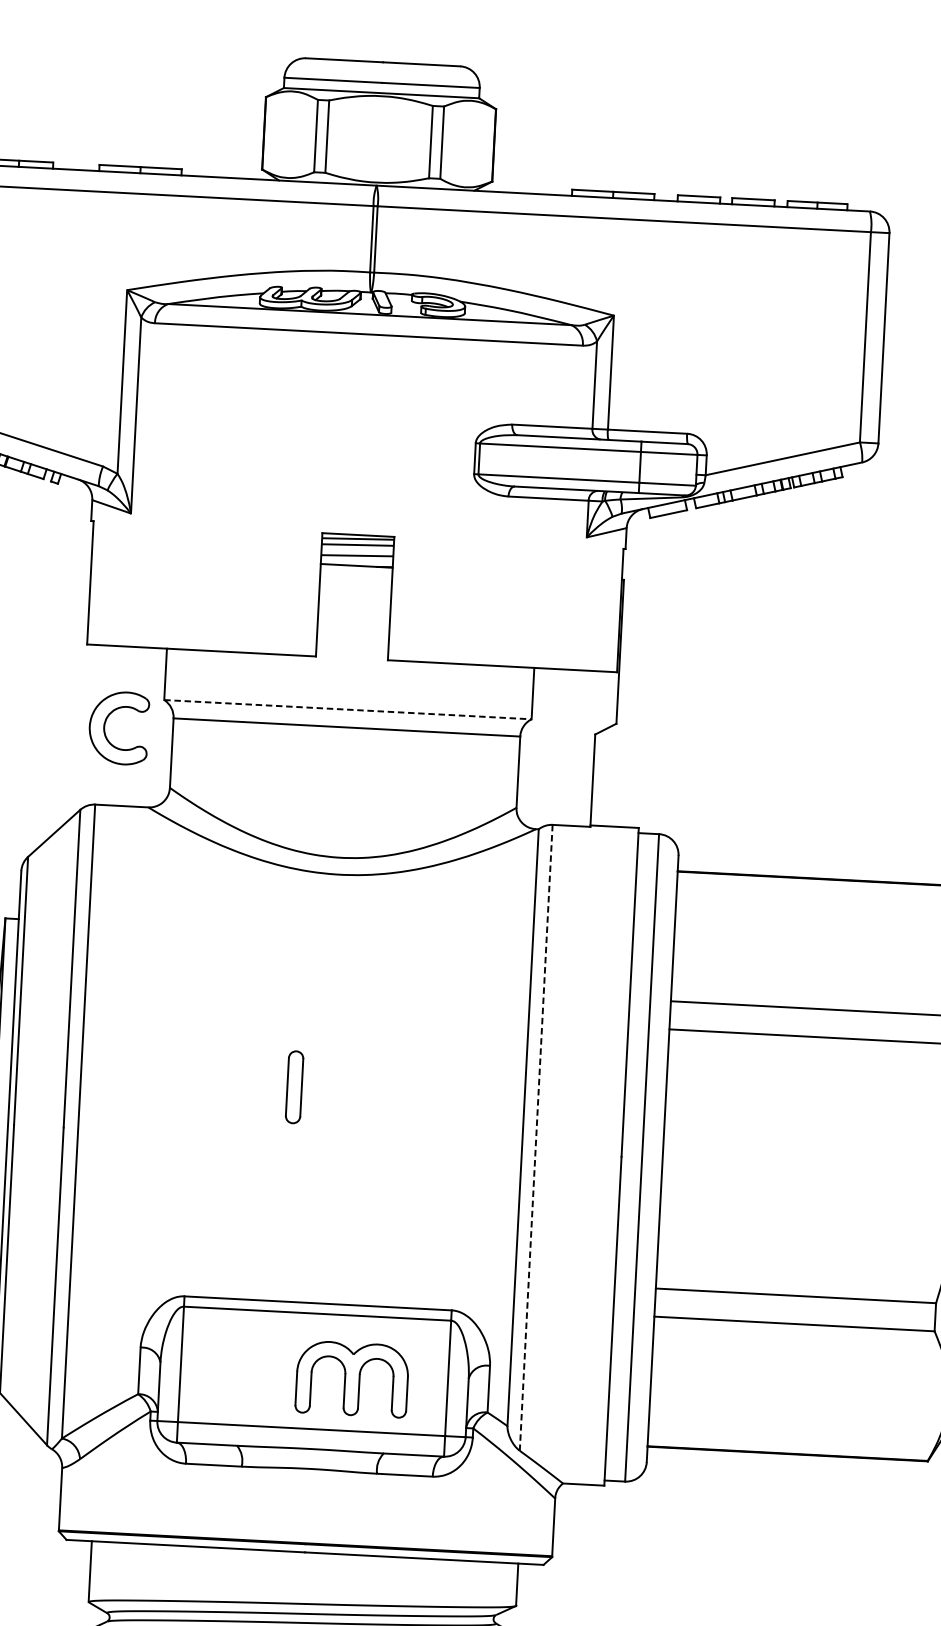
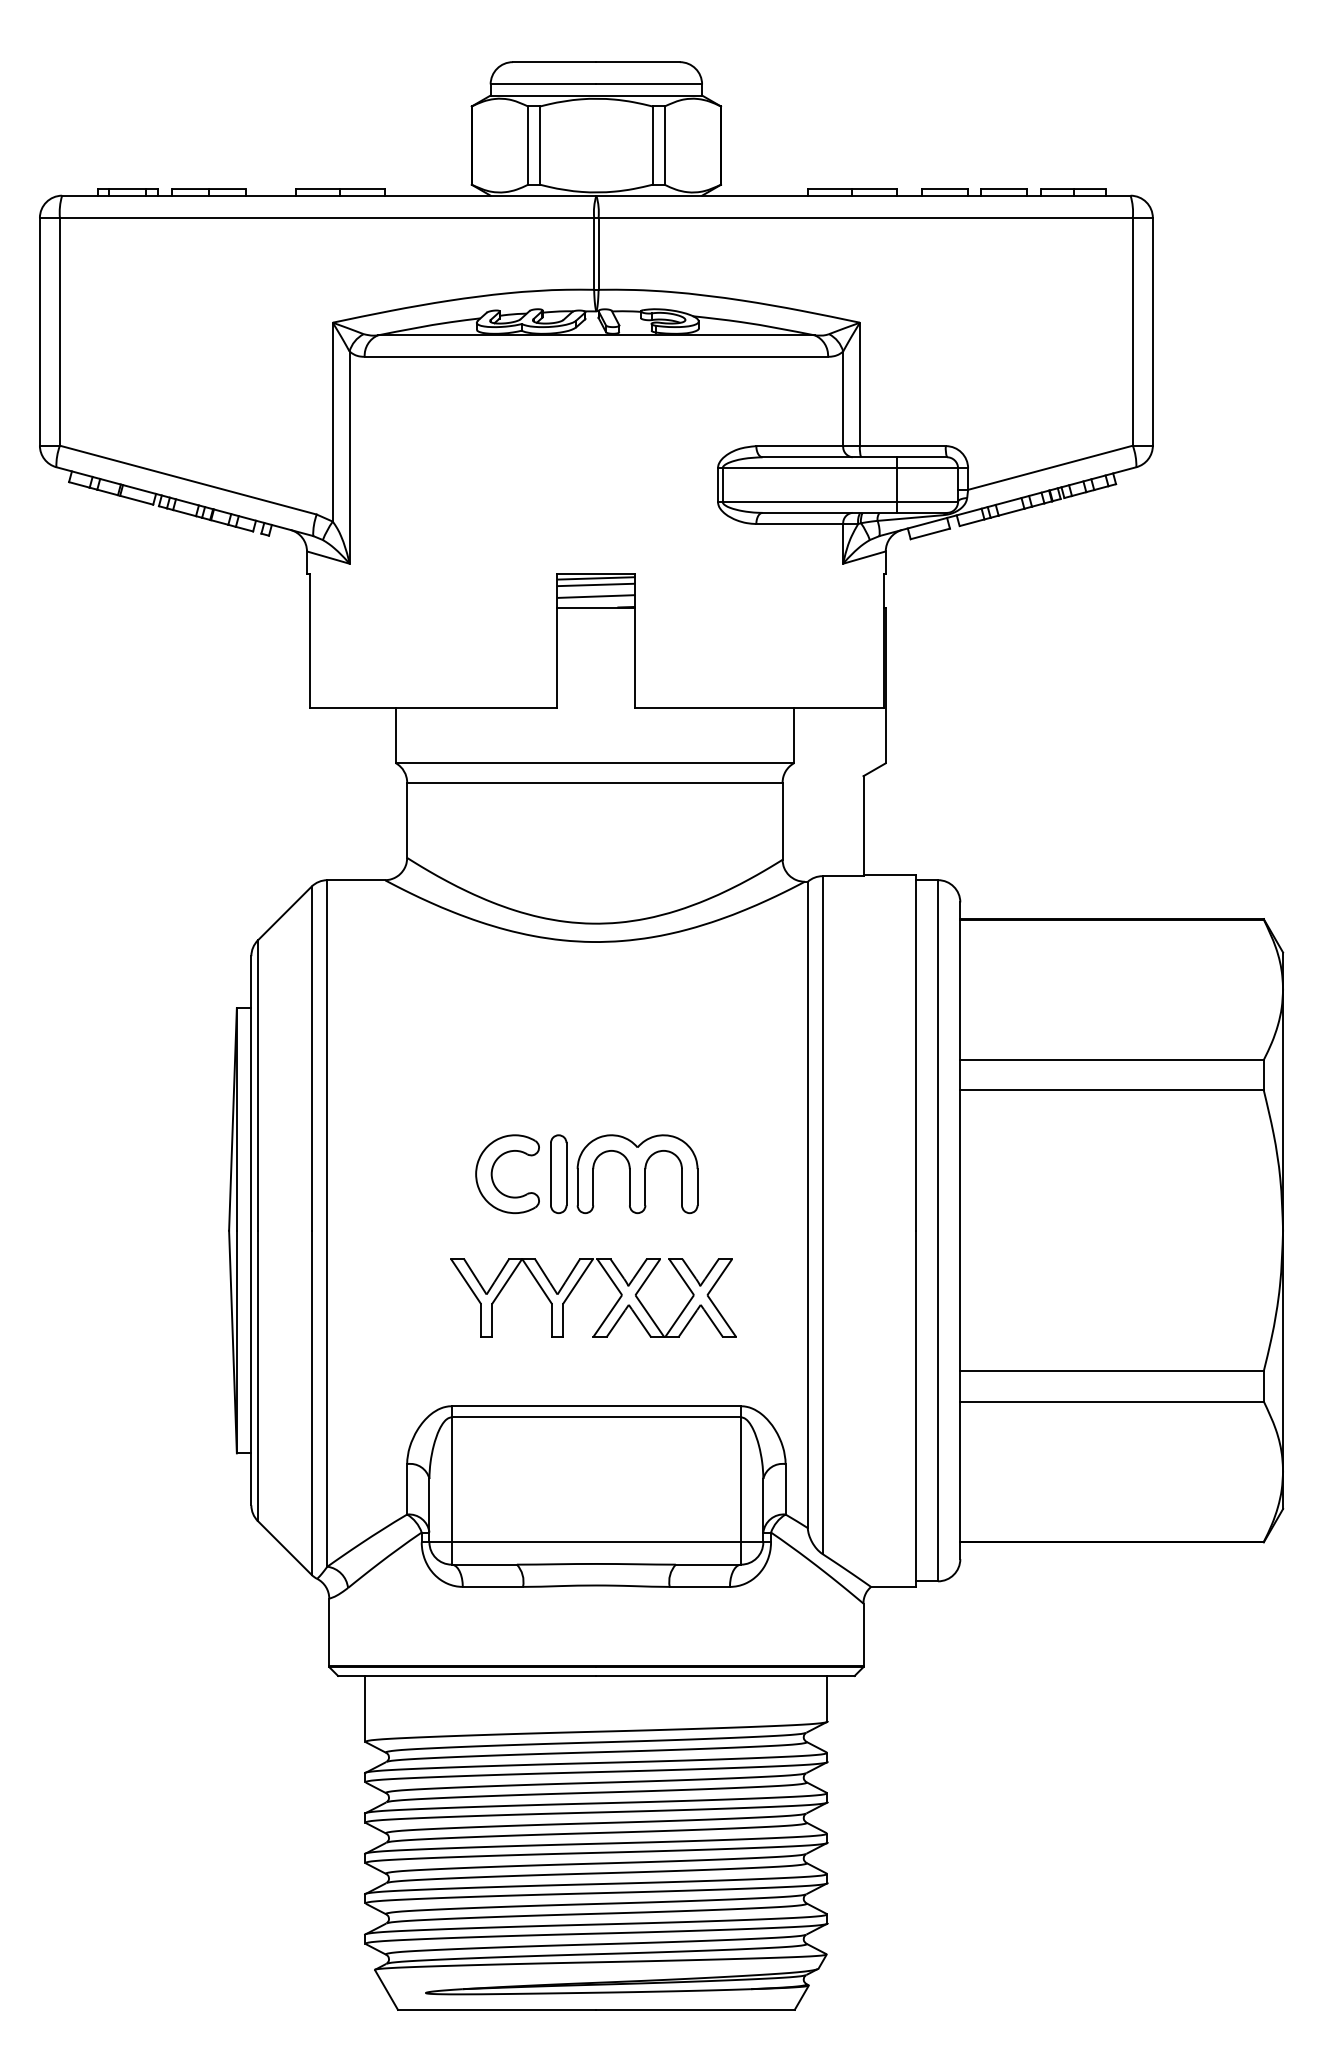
line: (347, 709) -> (594, 763), dashed -> solid
part: (106, 723) -> (493, 1169), moved
line: (536, 1138) -> (822, 1215), dashed -> solid
part: (304, 1192) -> (575, 1287), added
part: (352, 1379) -> (637, 1174), moved

